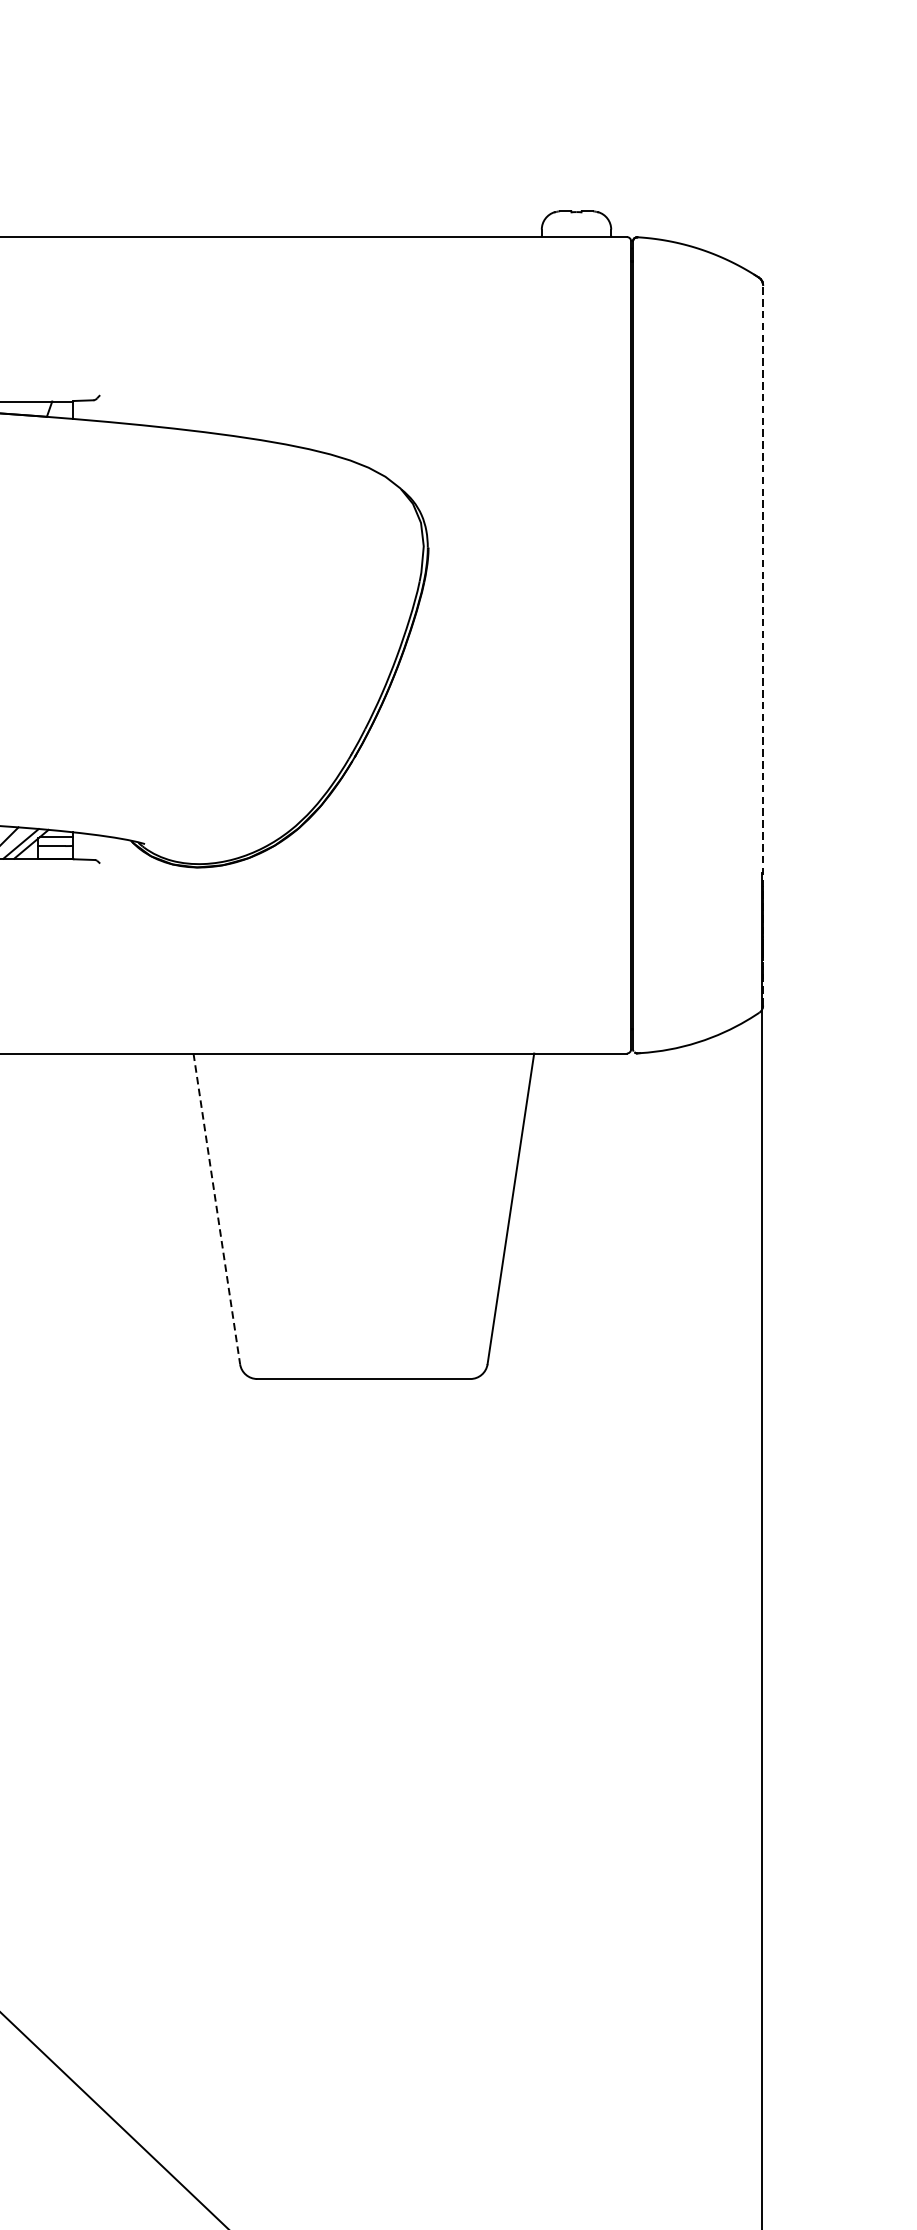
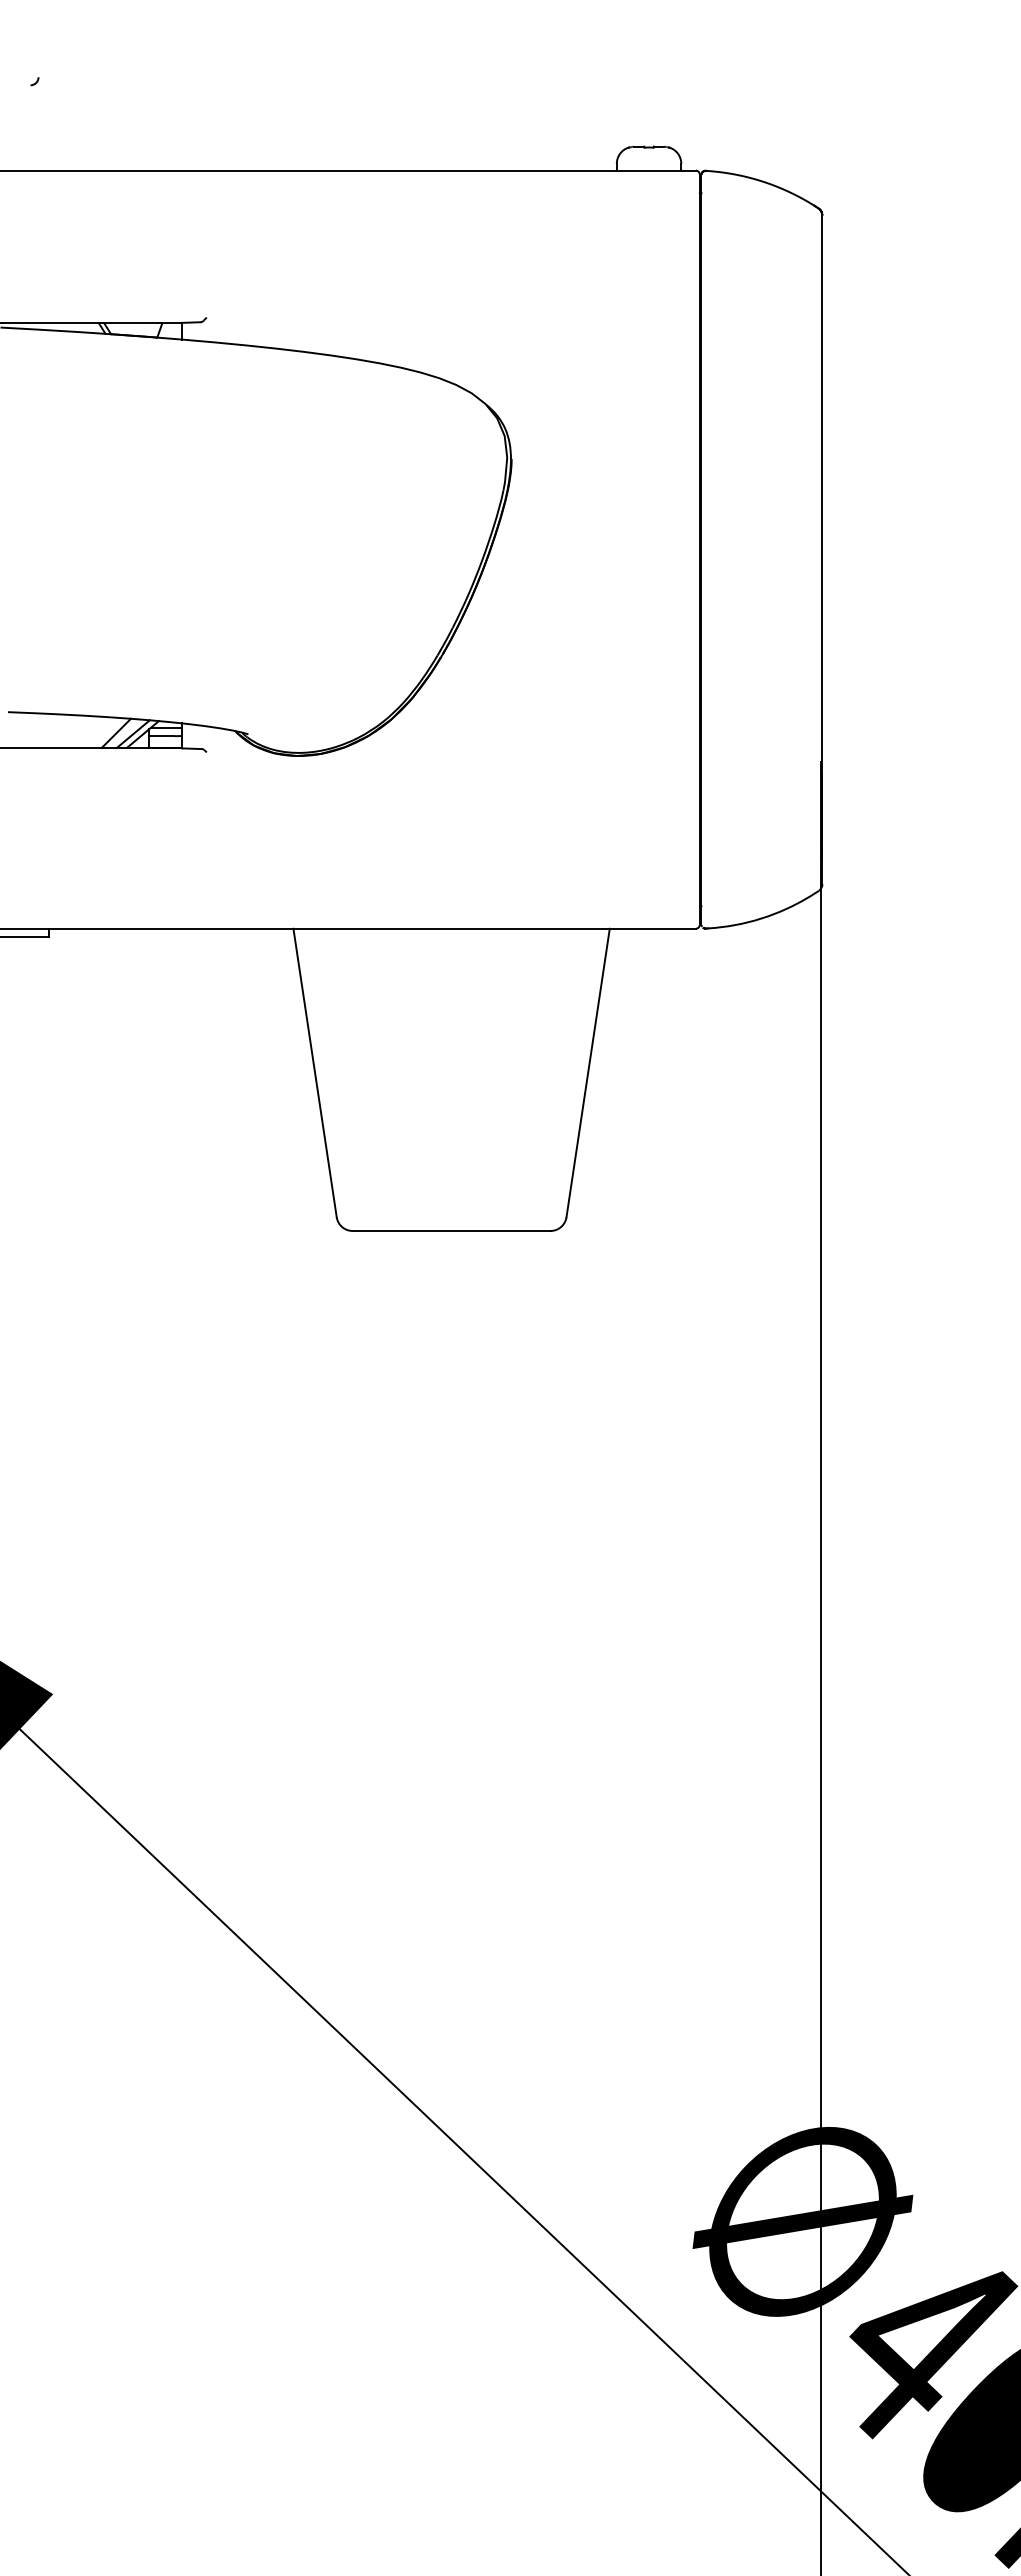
line: (763, 645) -> (822, 549), dashed -> solid
line: (217, 1209) -> (315, 1073), dashed -> solid

